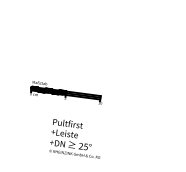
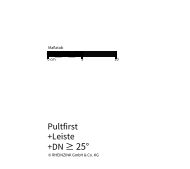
part: (66, 92) -> (82, 53), moved

